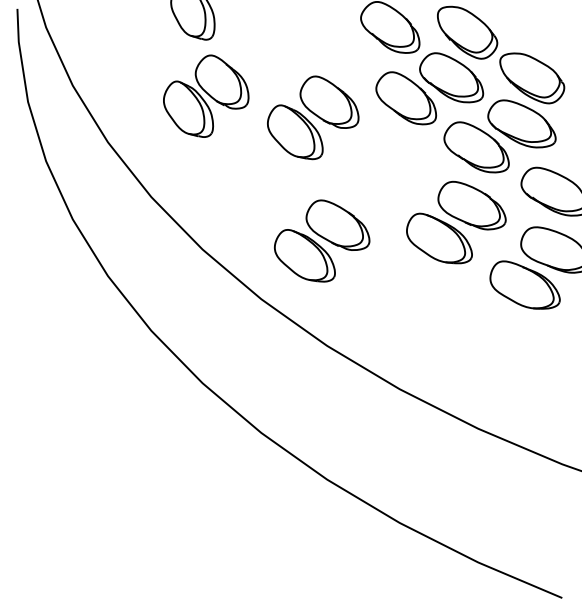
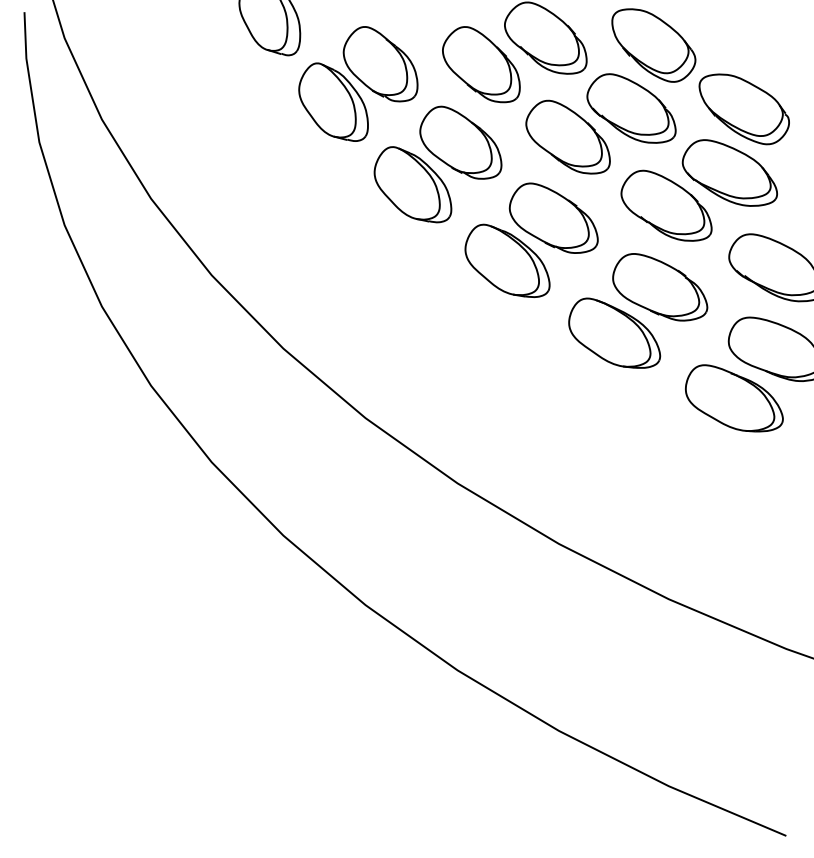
part: (343, 46) -> (480, 64), added
part: (206, 95) -> (358, 82), moved
part: (322, 240) -> (532, 239), moved

